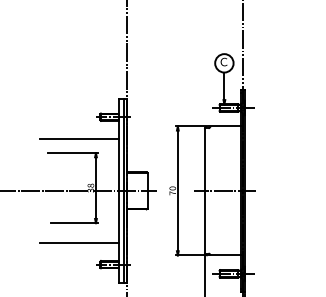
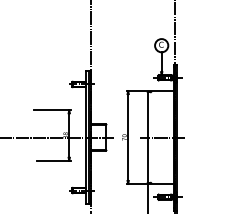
line: (79, 139) -> (57, 100), removed
line: (79, 242) -> (57, 174), removed

